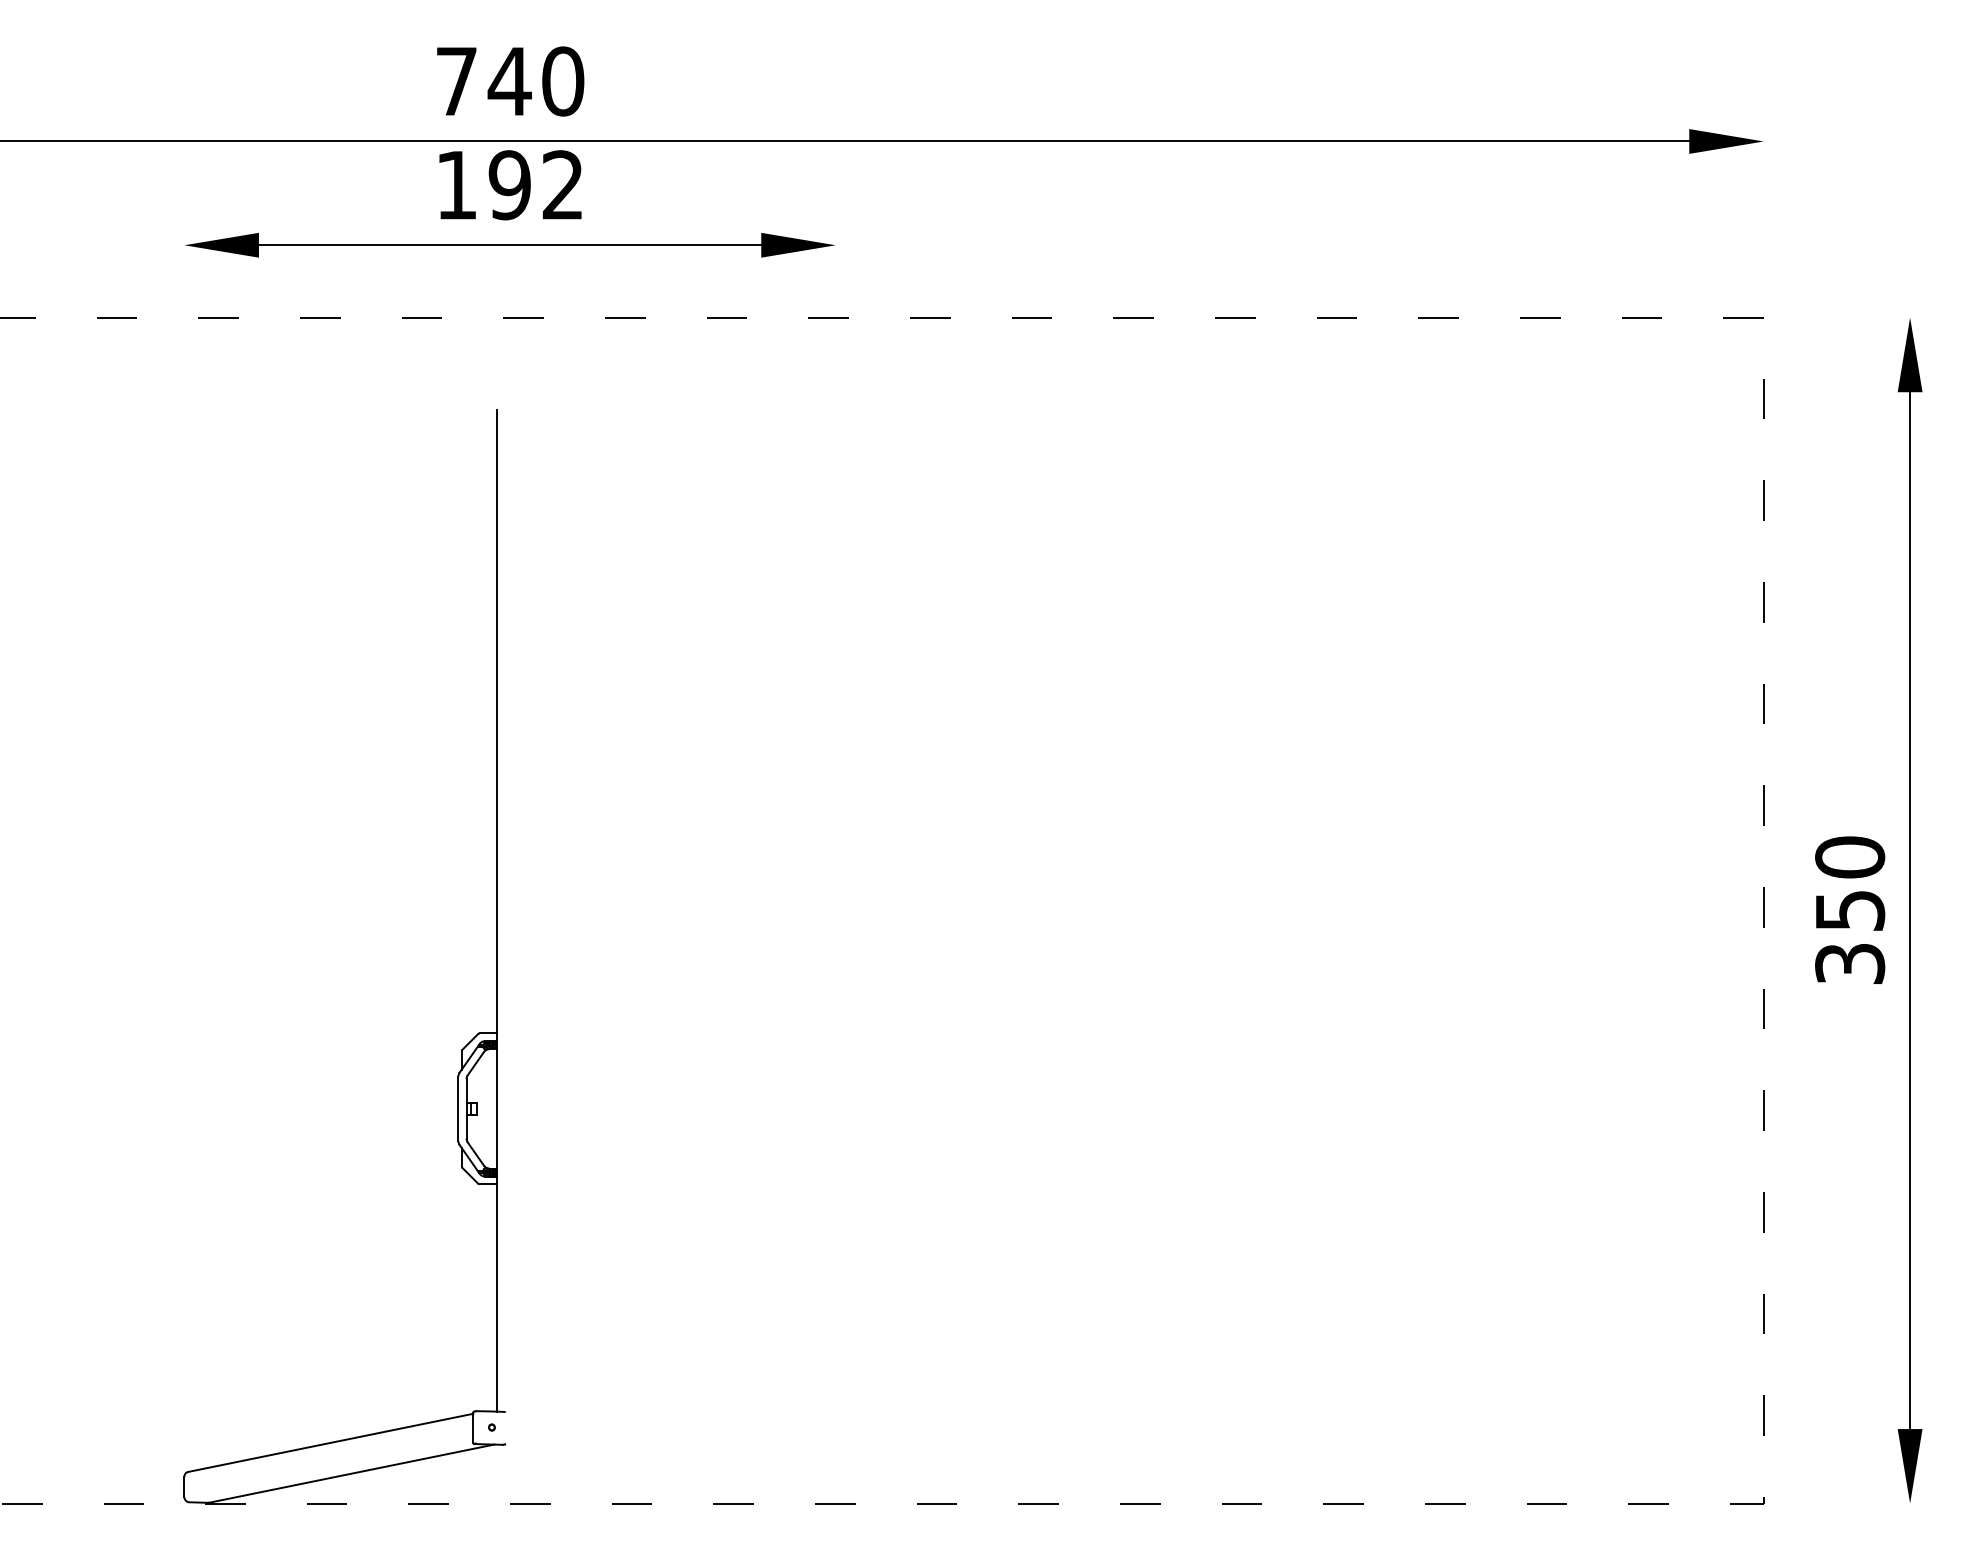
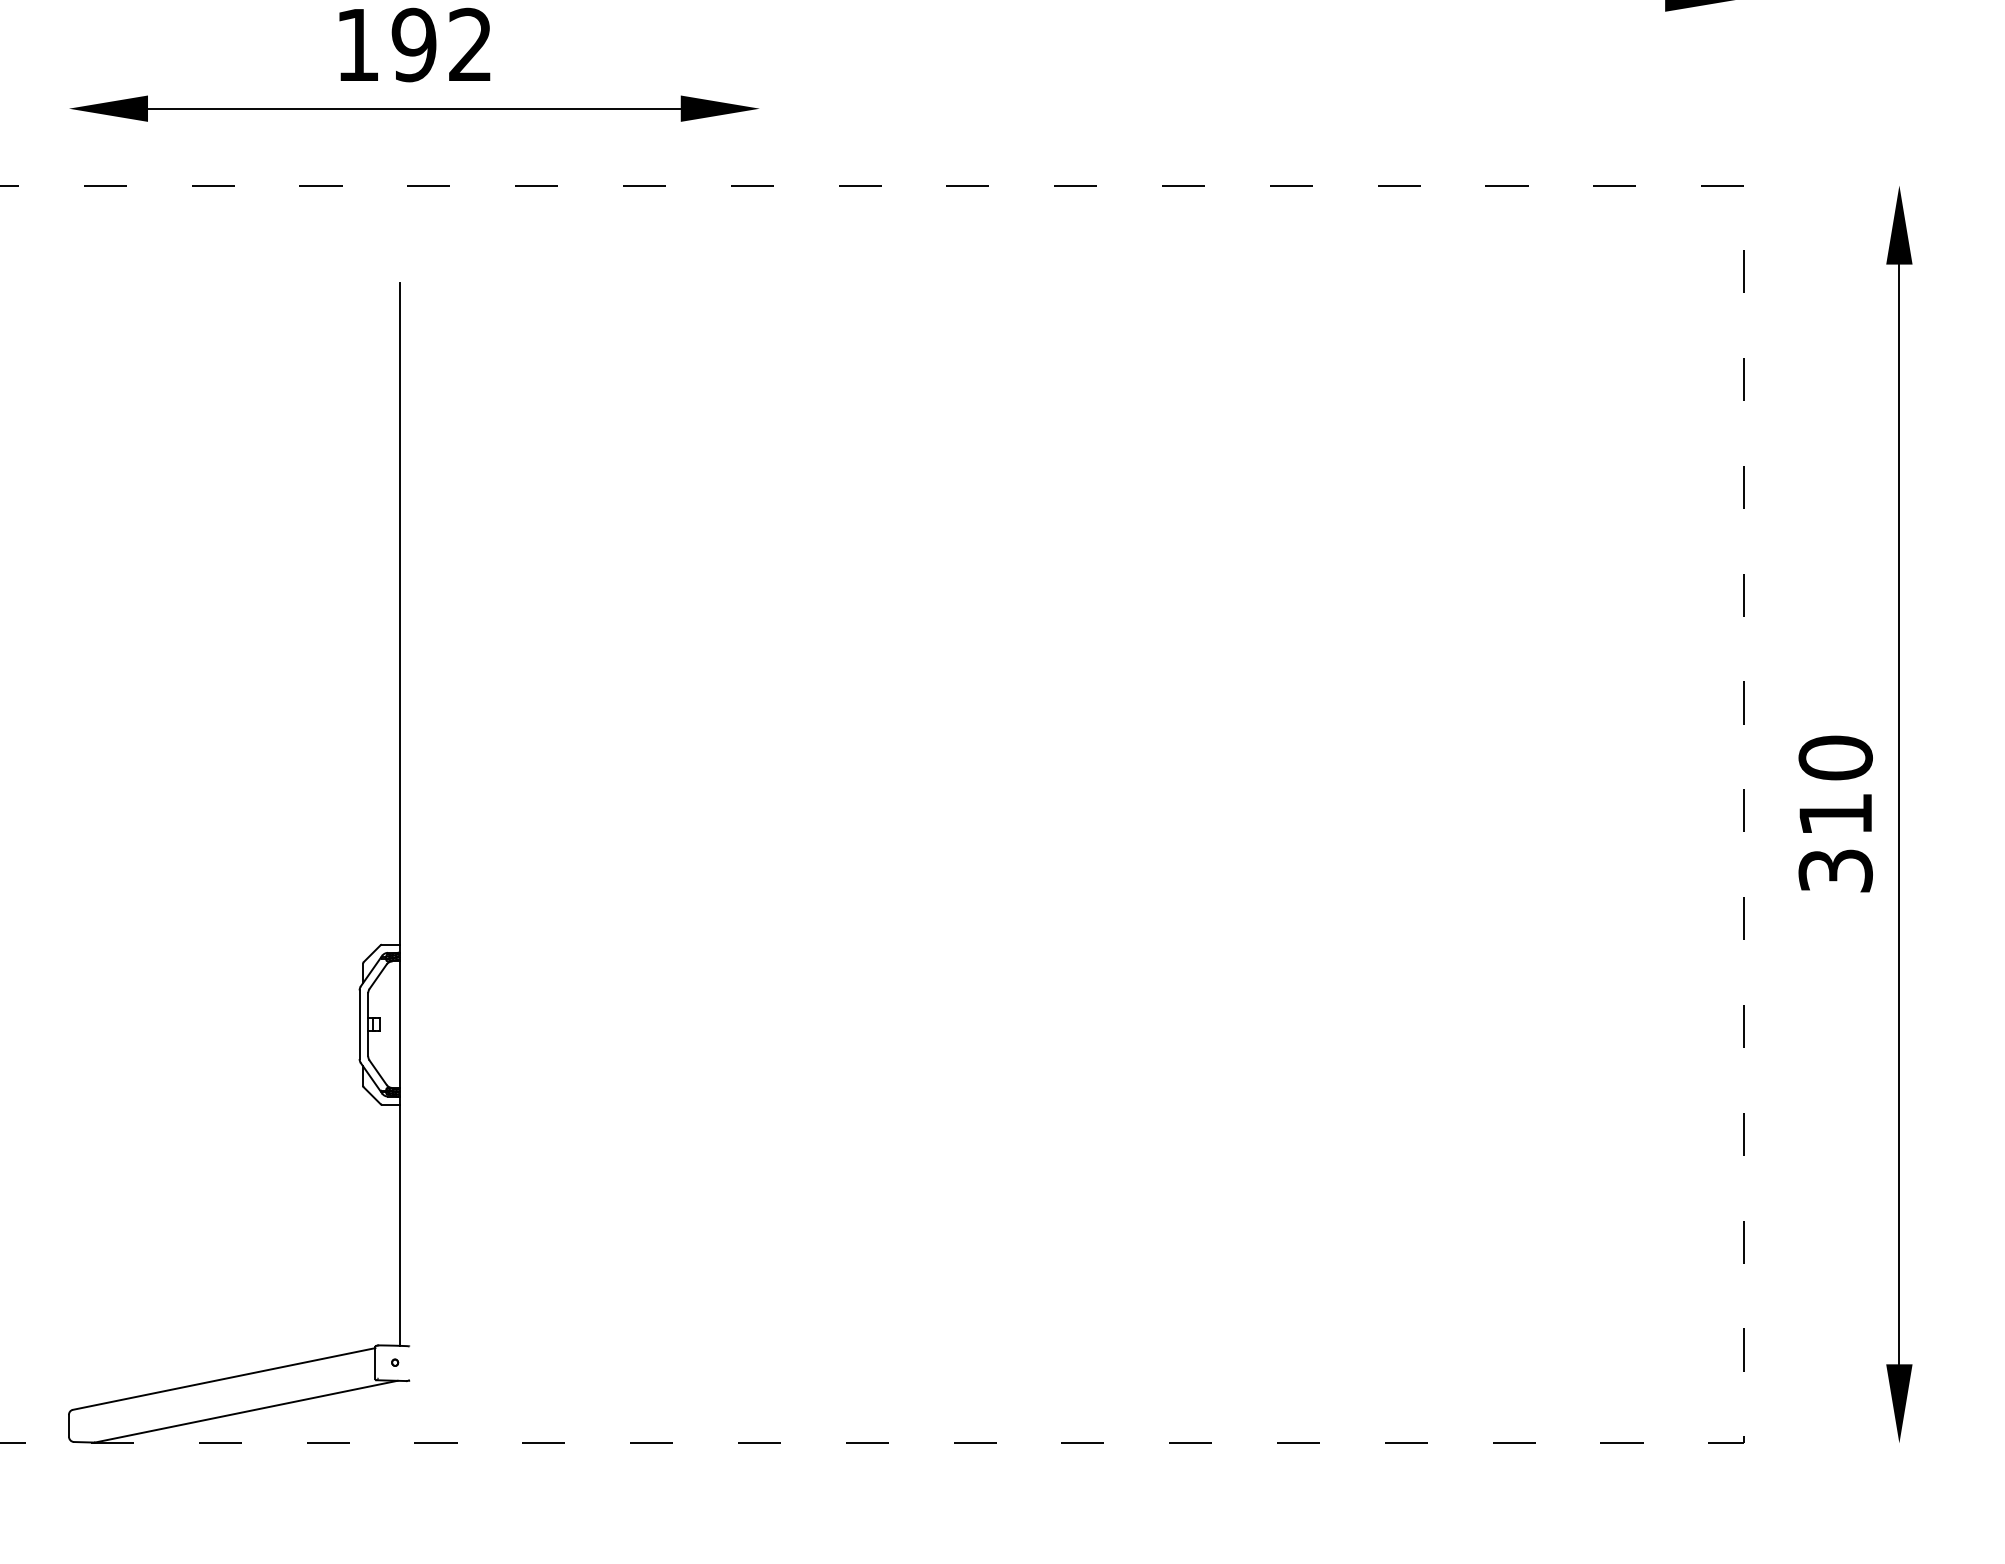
text: (1850, 910) -> (1836, 814), 350 -> 310

